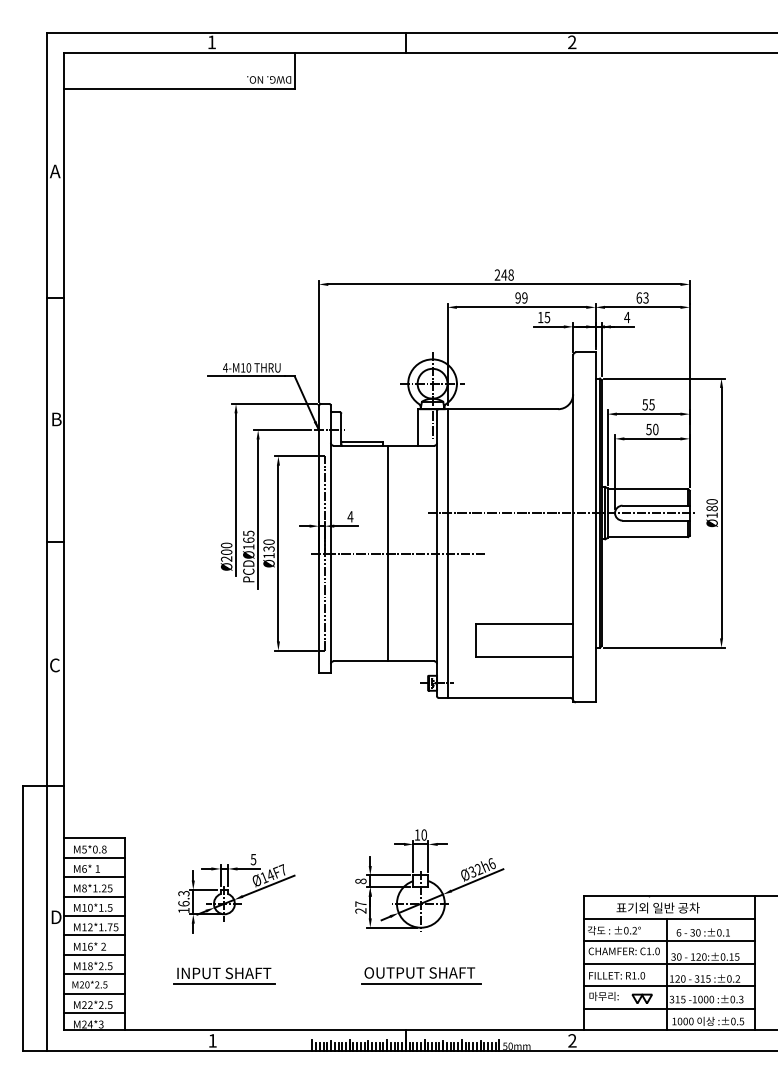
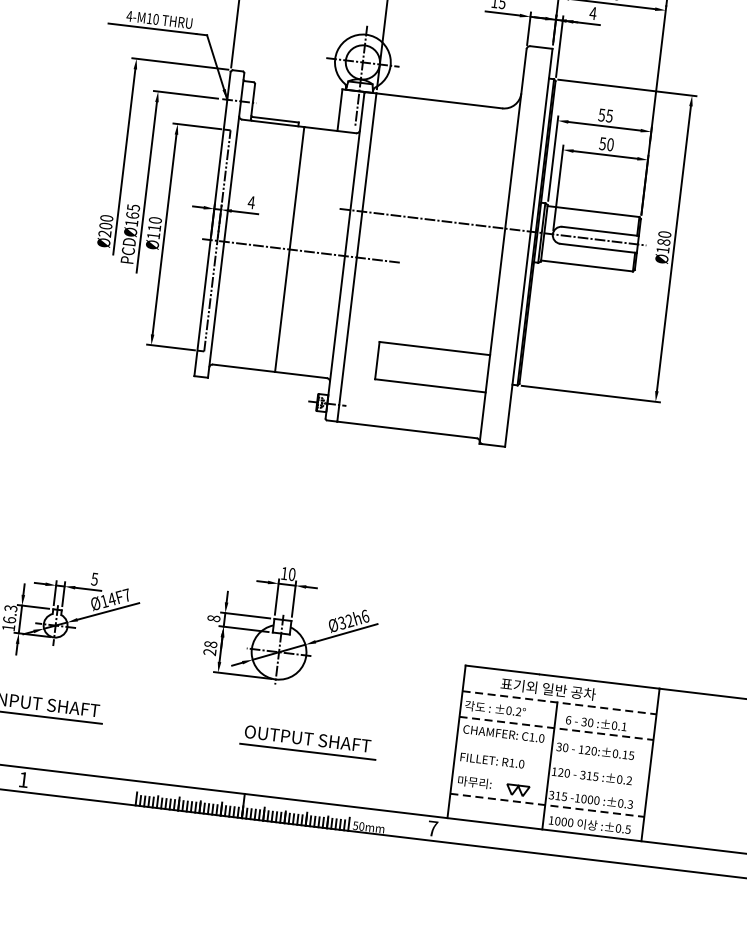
text: (268, 548) -> (153, 227), Ø130 -> Ø110
text: (360, 903) -> (210, 643), 27 -> 28
line: (669, 918) -> (559, 702), solid -> dashed
line: (669, 941) -> (556, 728), solid -> dashed
line: (669, 963) -> (553, 753), removed
part: (421, 975) -> (309, 742), moved
line: (669, 986) -> (550, 780), removed
line: (669, 1008) -> (547, 805), solid -> dashed
text: (572, 1040) -> (432, 828), 2 -> 7

